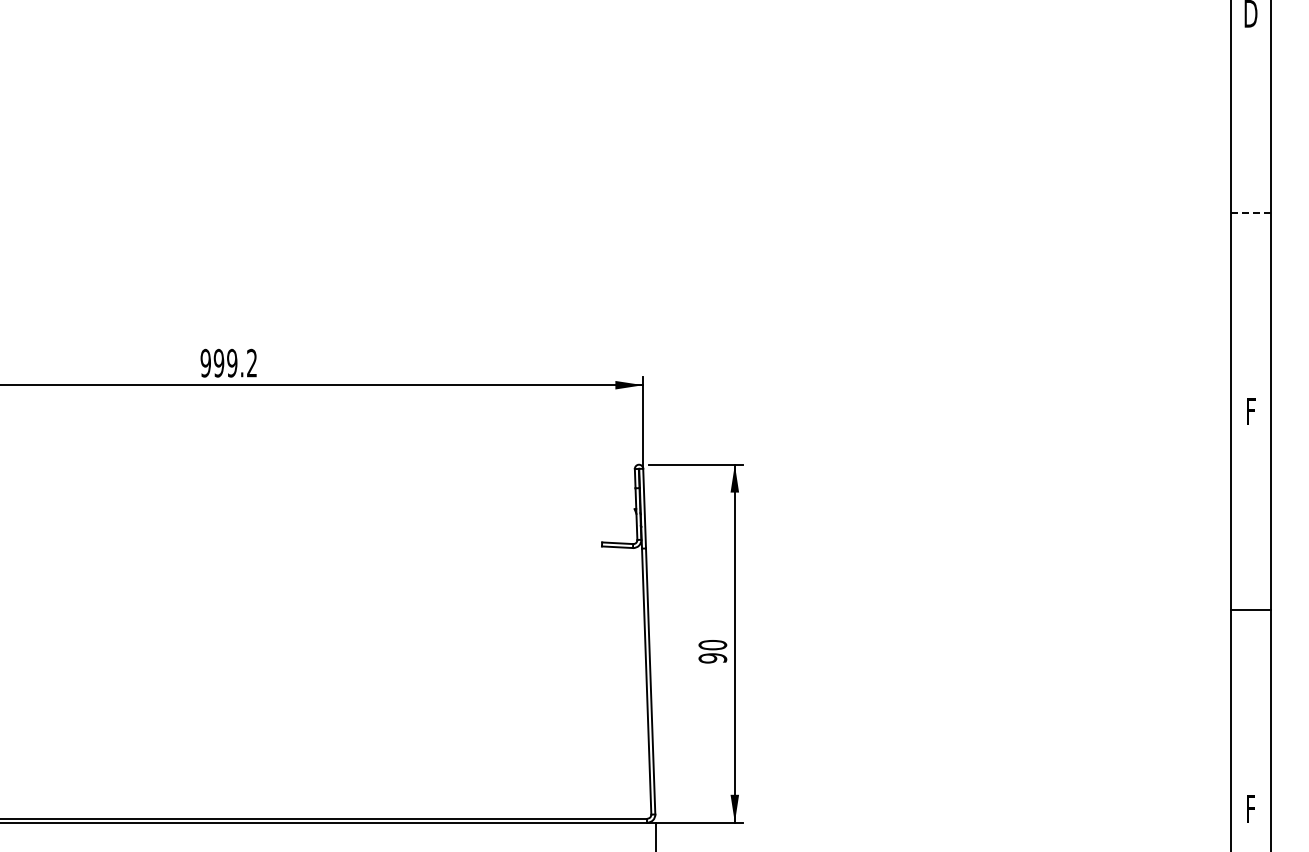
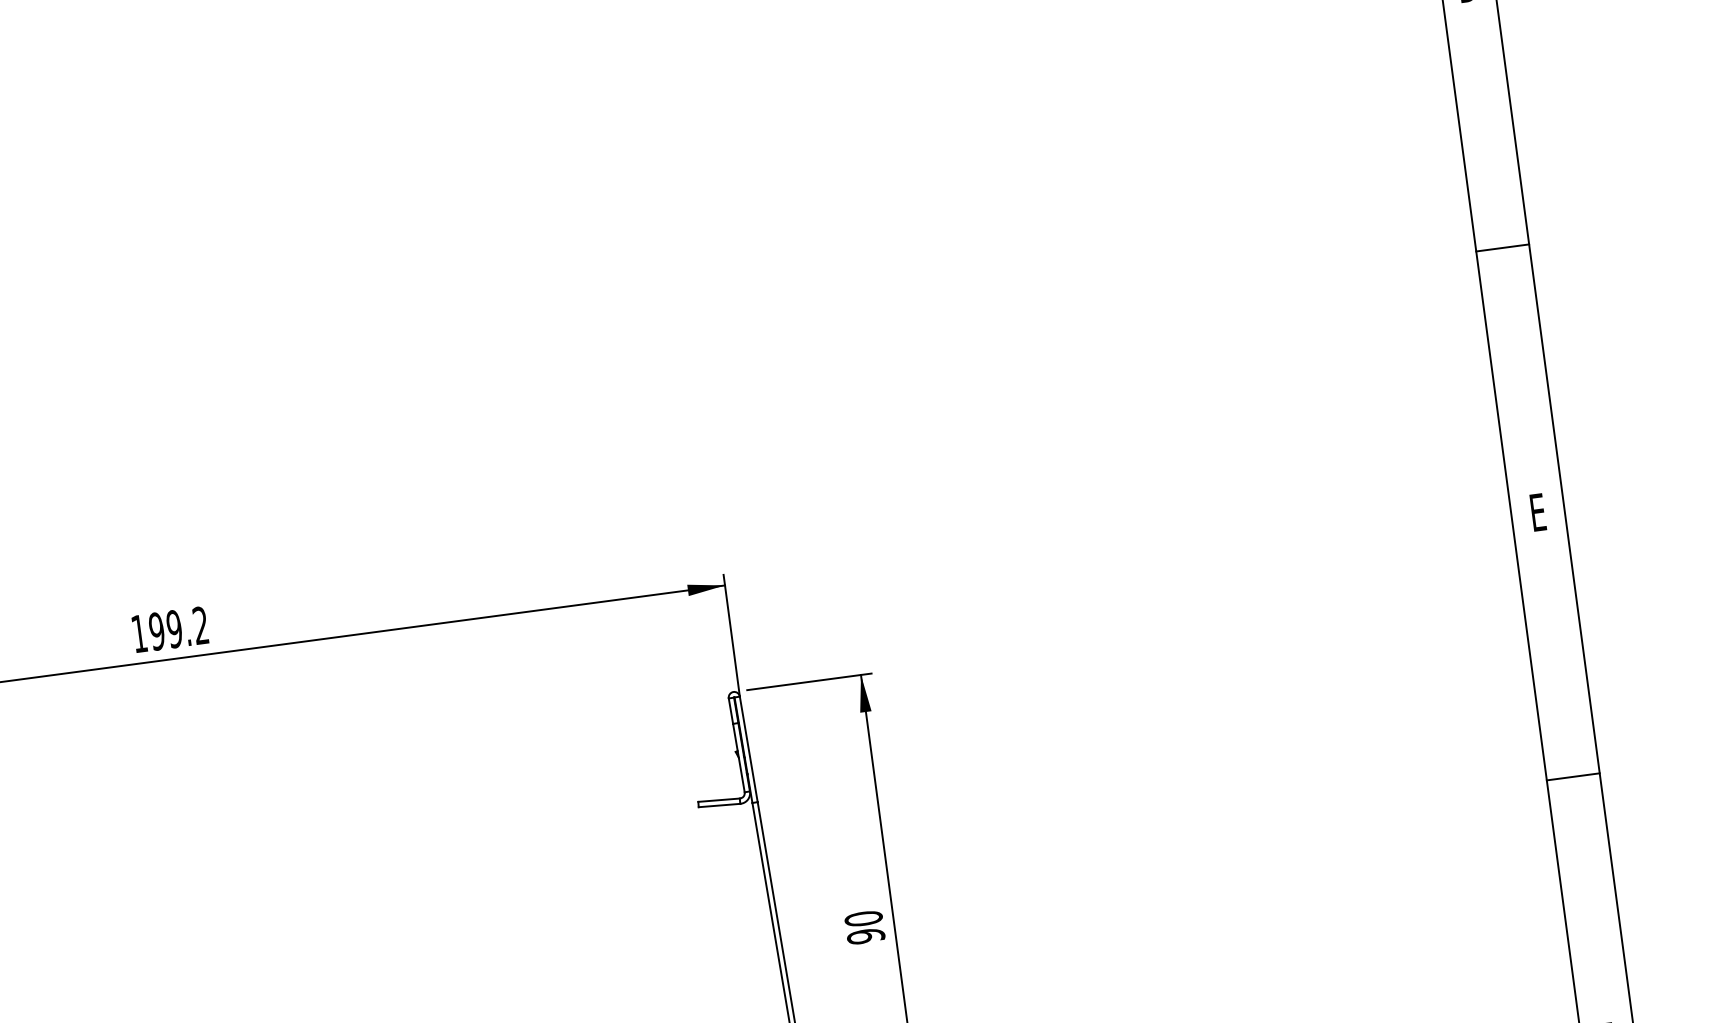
line: (1251, 212) -> (1503, 247), dashed -> solid
text: (205, 362) -> (138, 632), 999.2 -> 199.2
text: (1250, 411) -> (1537, 512), F -> E

